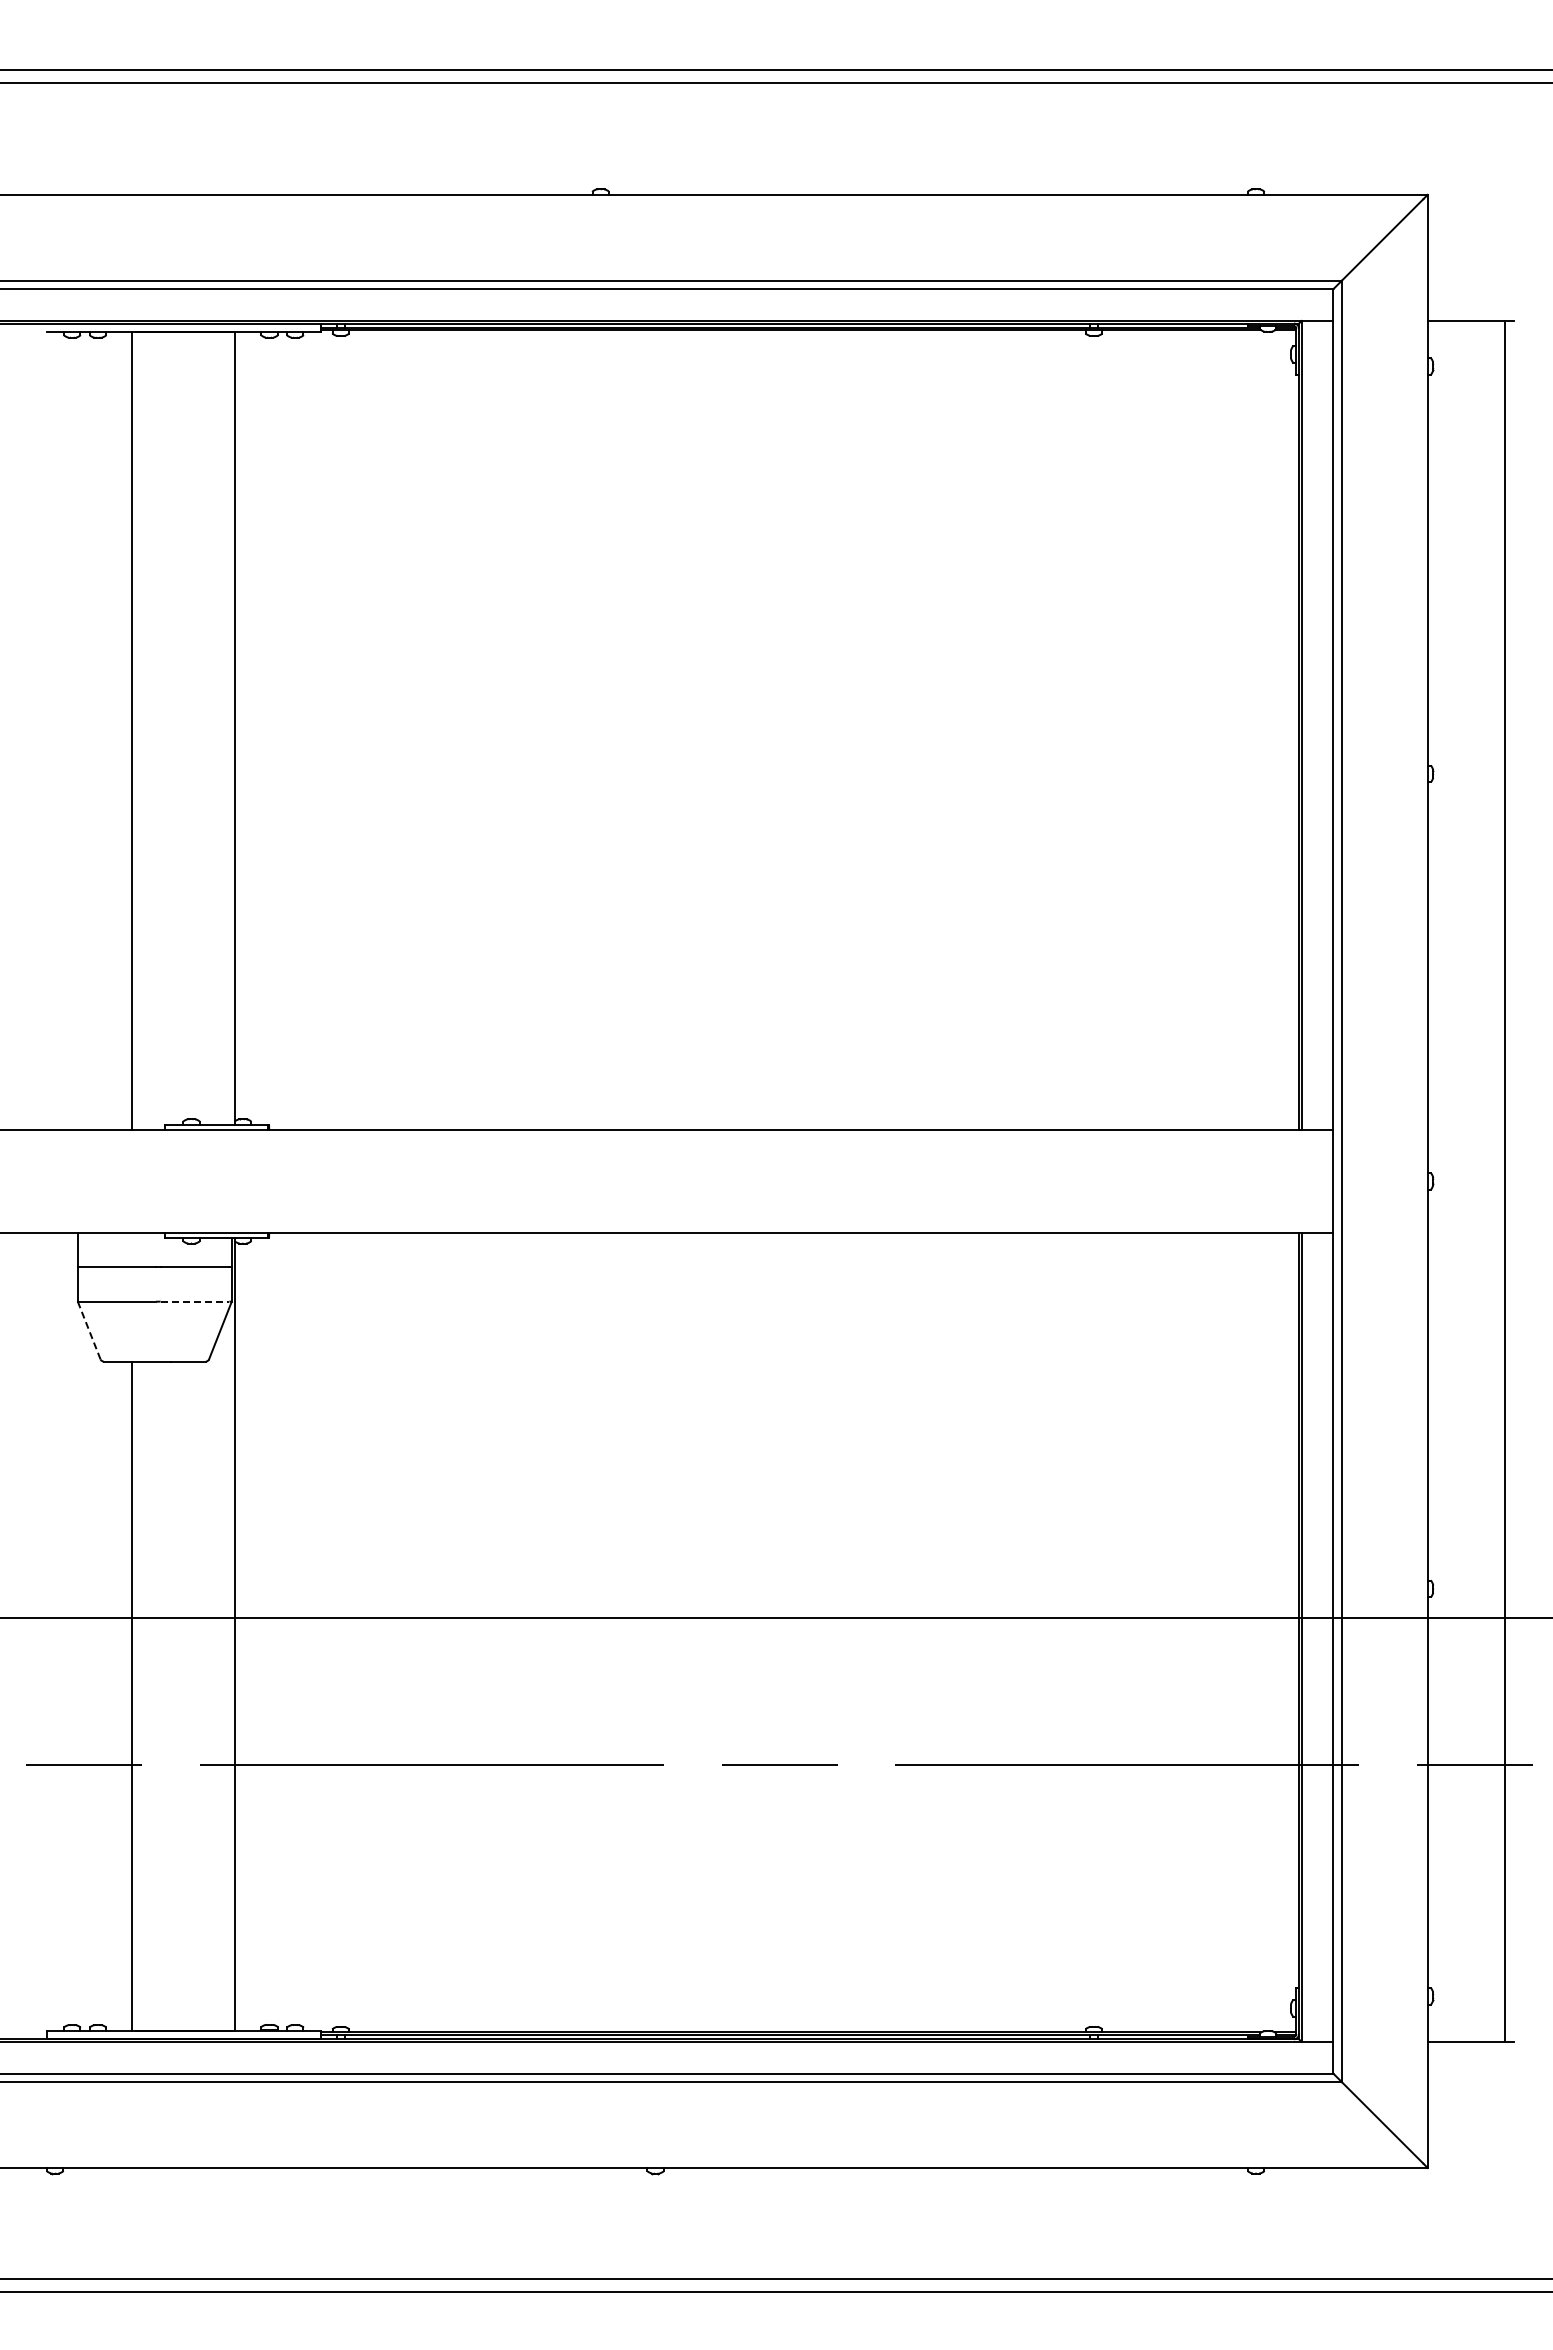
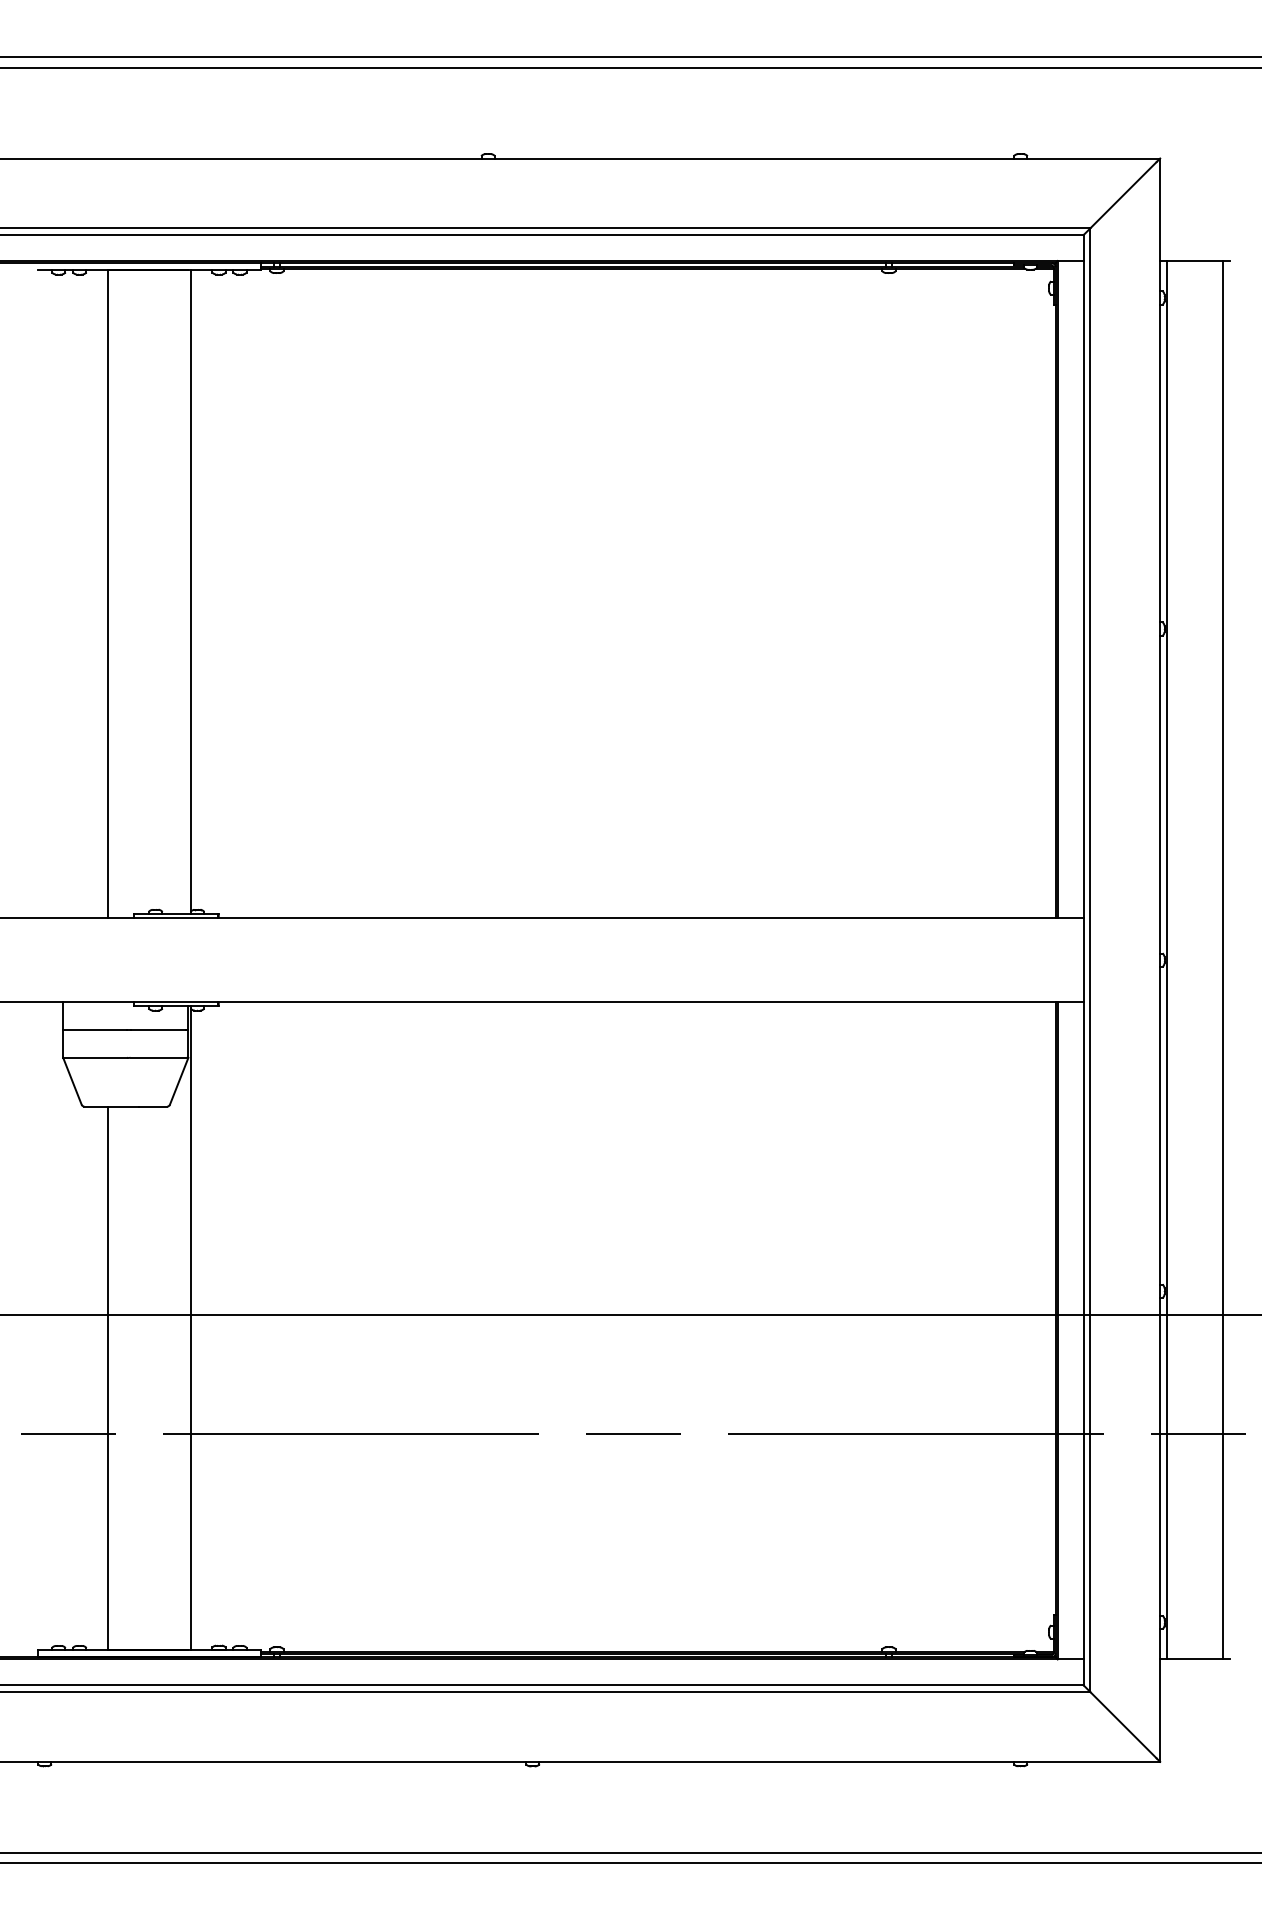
line: (1436, 1180) -> (1167, 959), added
line: (195, 1301) -> (158, 1057), dashed -> solid
line: (89, 1330) -> (72, 1081), dashed -> solid

